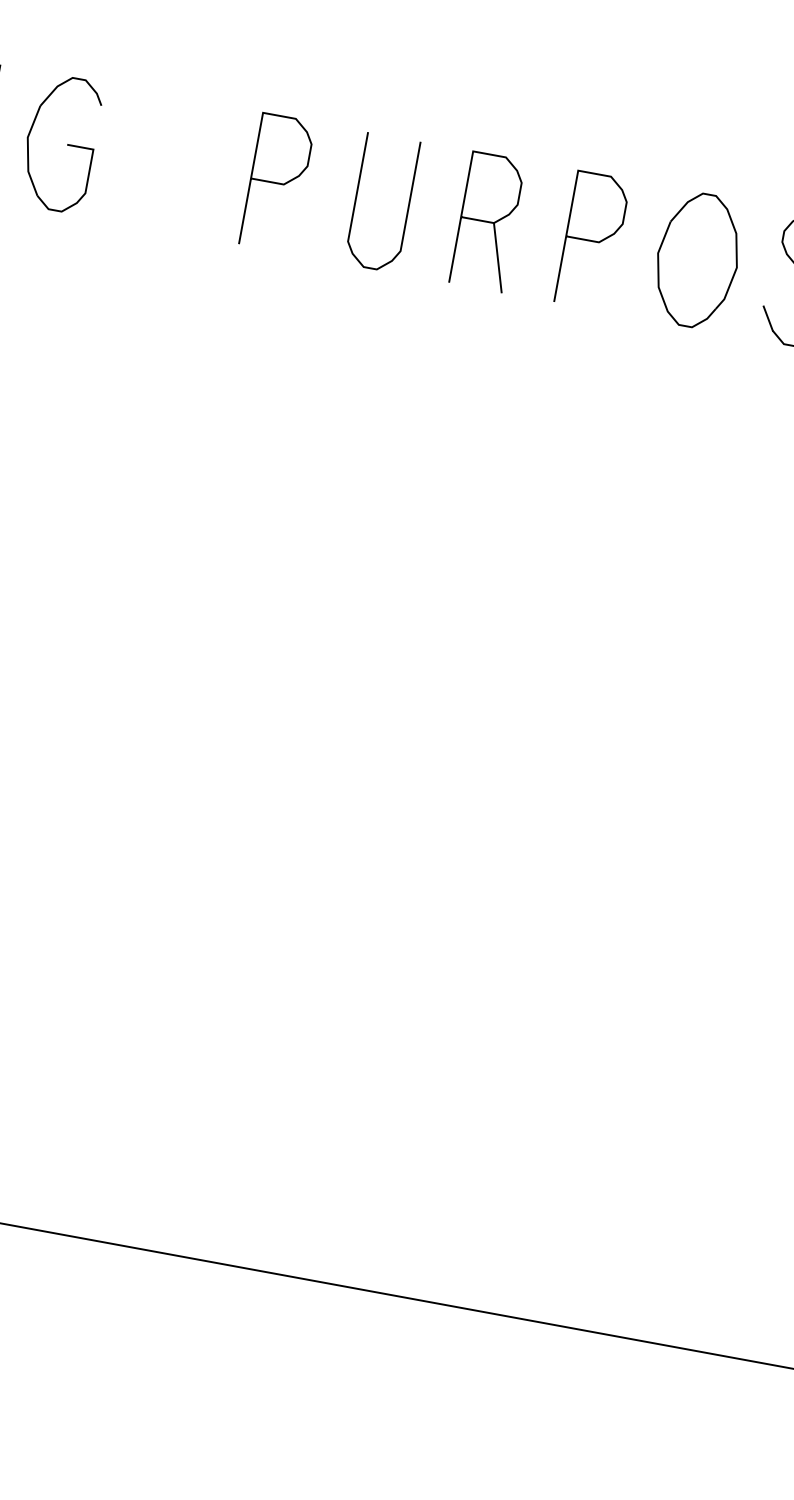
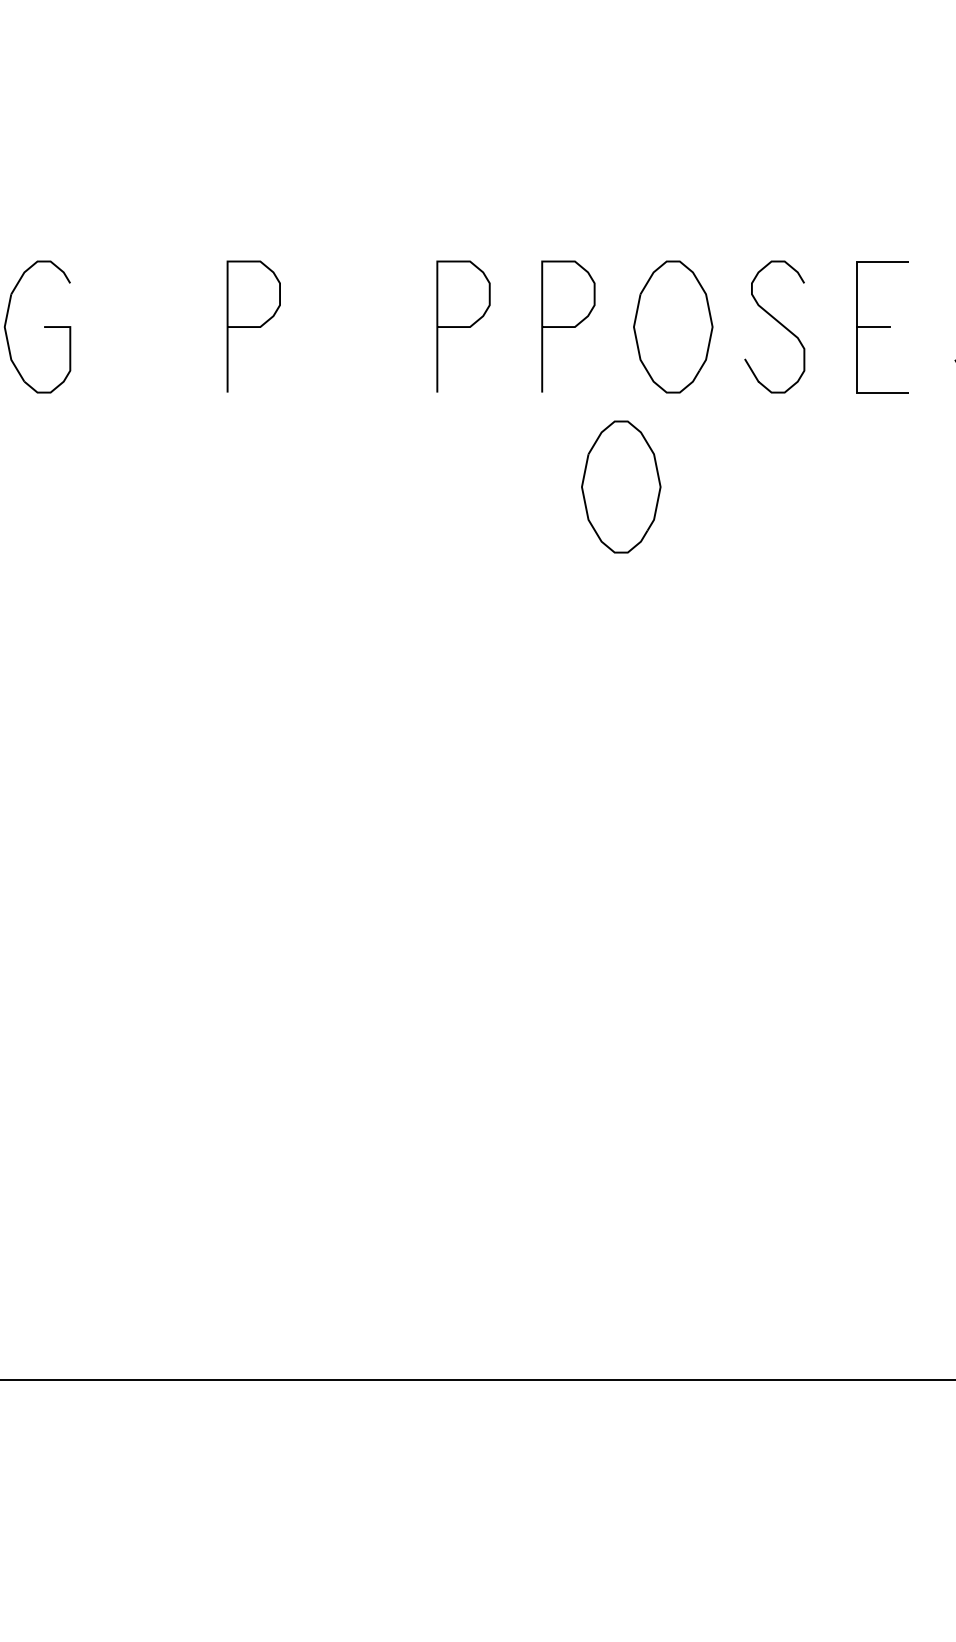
curve: (357, 198) -> (333, 327), removed
line: (497, 257) -> (479, 359), removed
part: (616, 410) -> (621, 486), added

